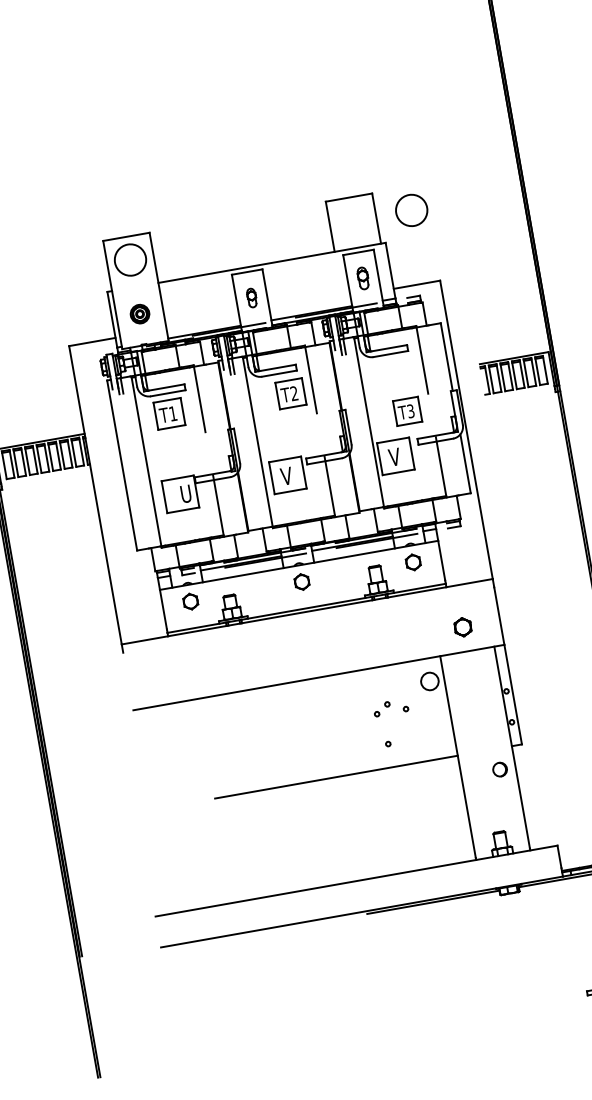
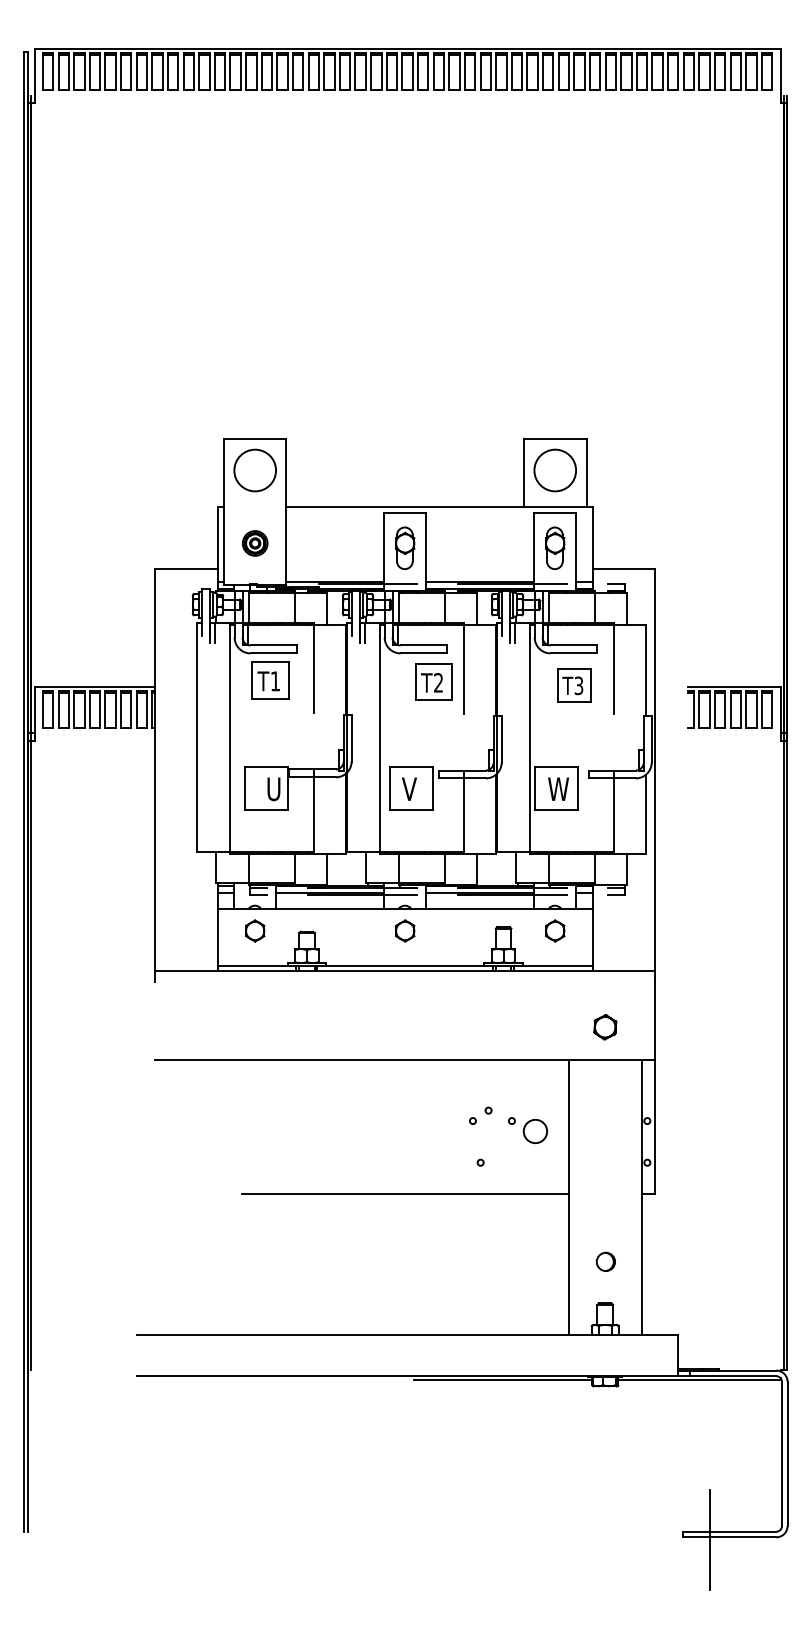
circle: (411, 210) -> (554, 470), moved
part: (363, 277) -> (555, 547), size x1.43
part: (252, 297) -> (405, 547), size x1.67
part: (407, 411) -> (574, 685), moved
text: (396, 456) -> (557, 788), V -> W
circle: (429, 680) -> (534, 1130), moved
circle: (499, 769) -> (605, 1261), moved

